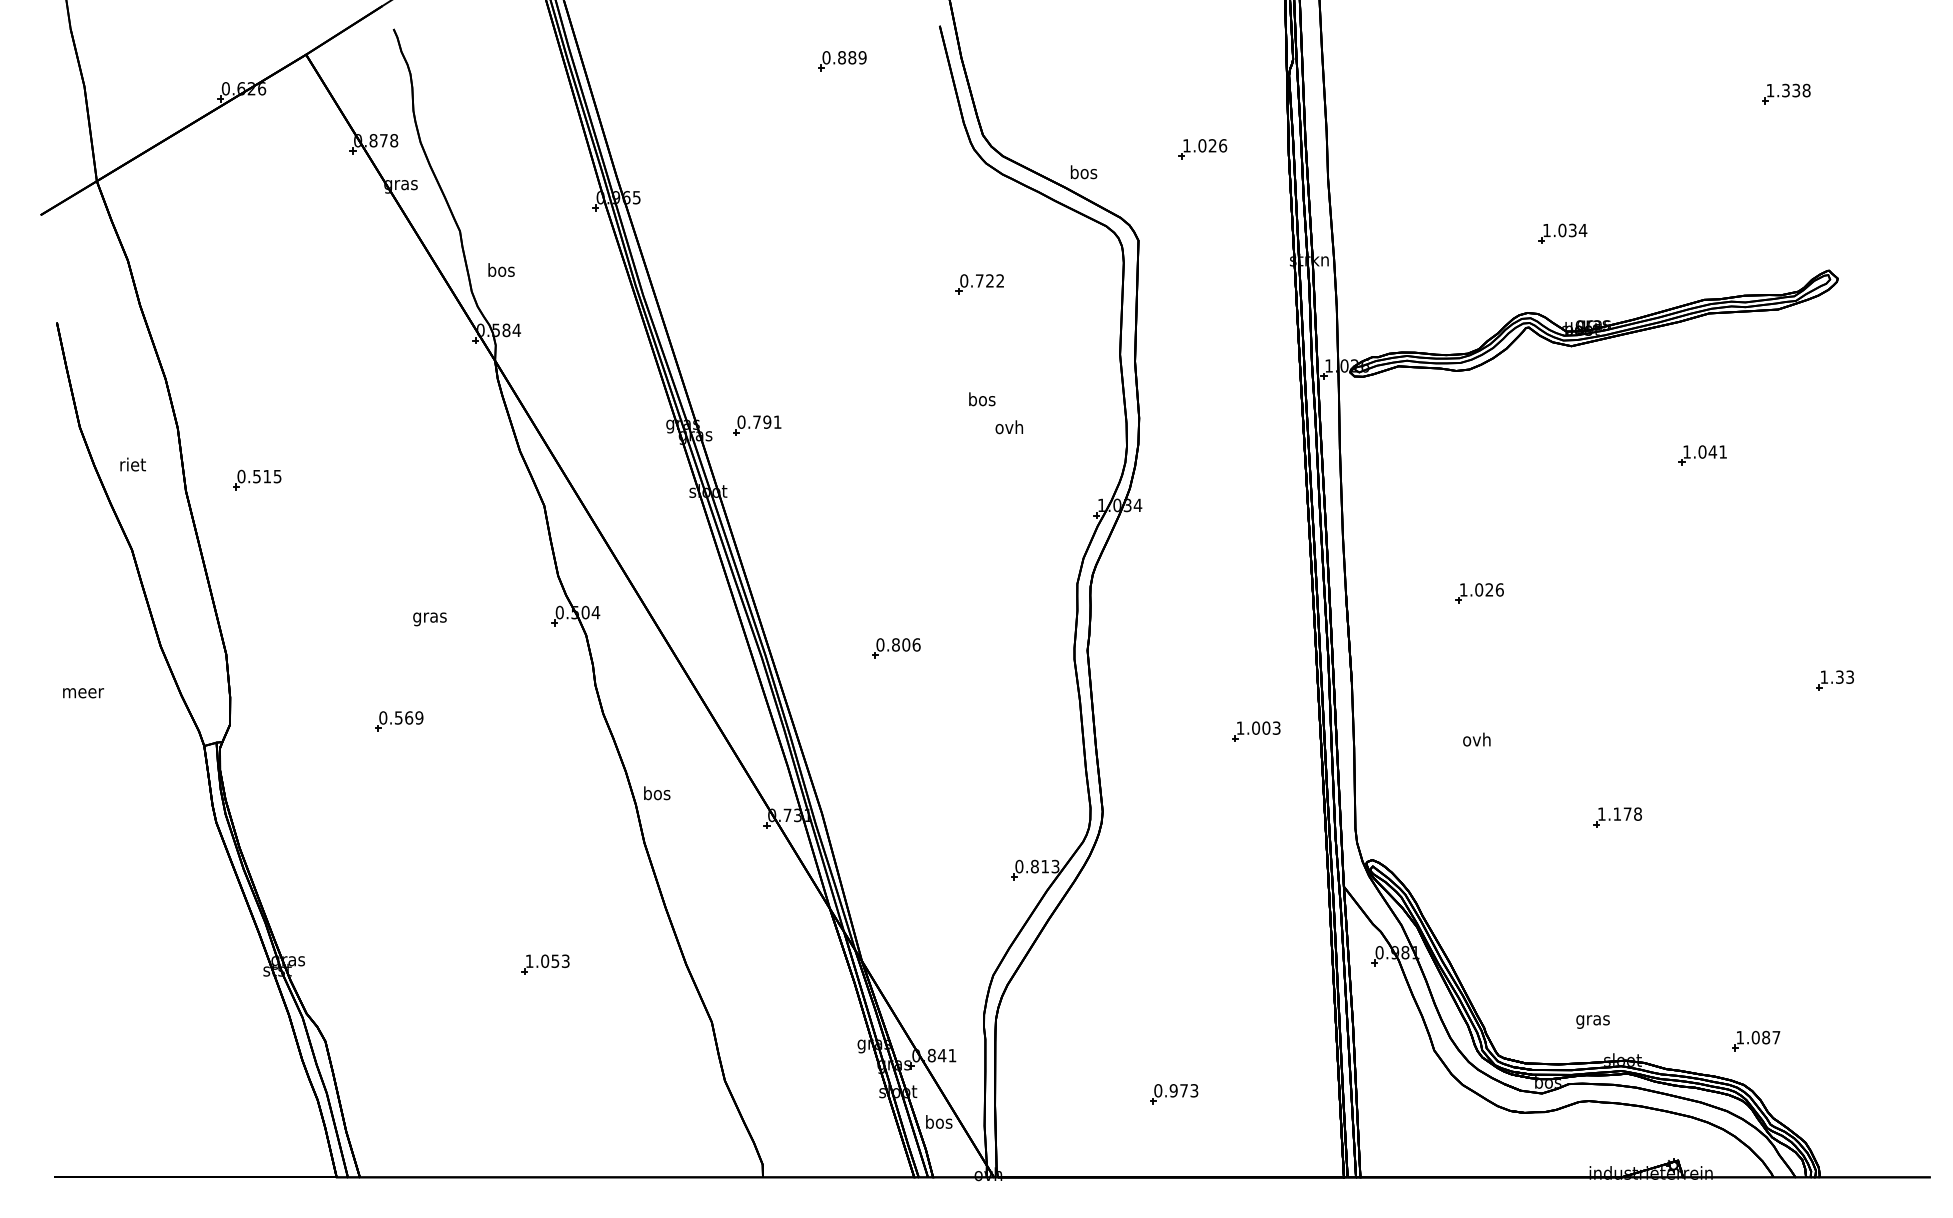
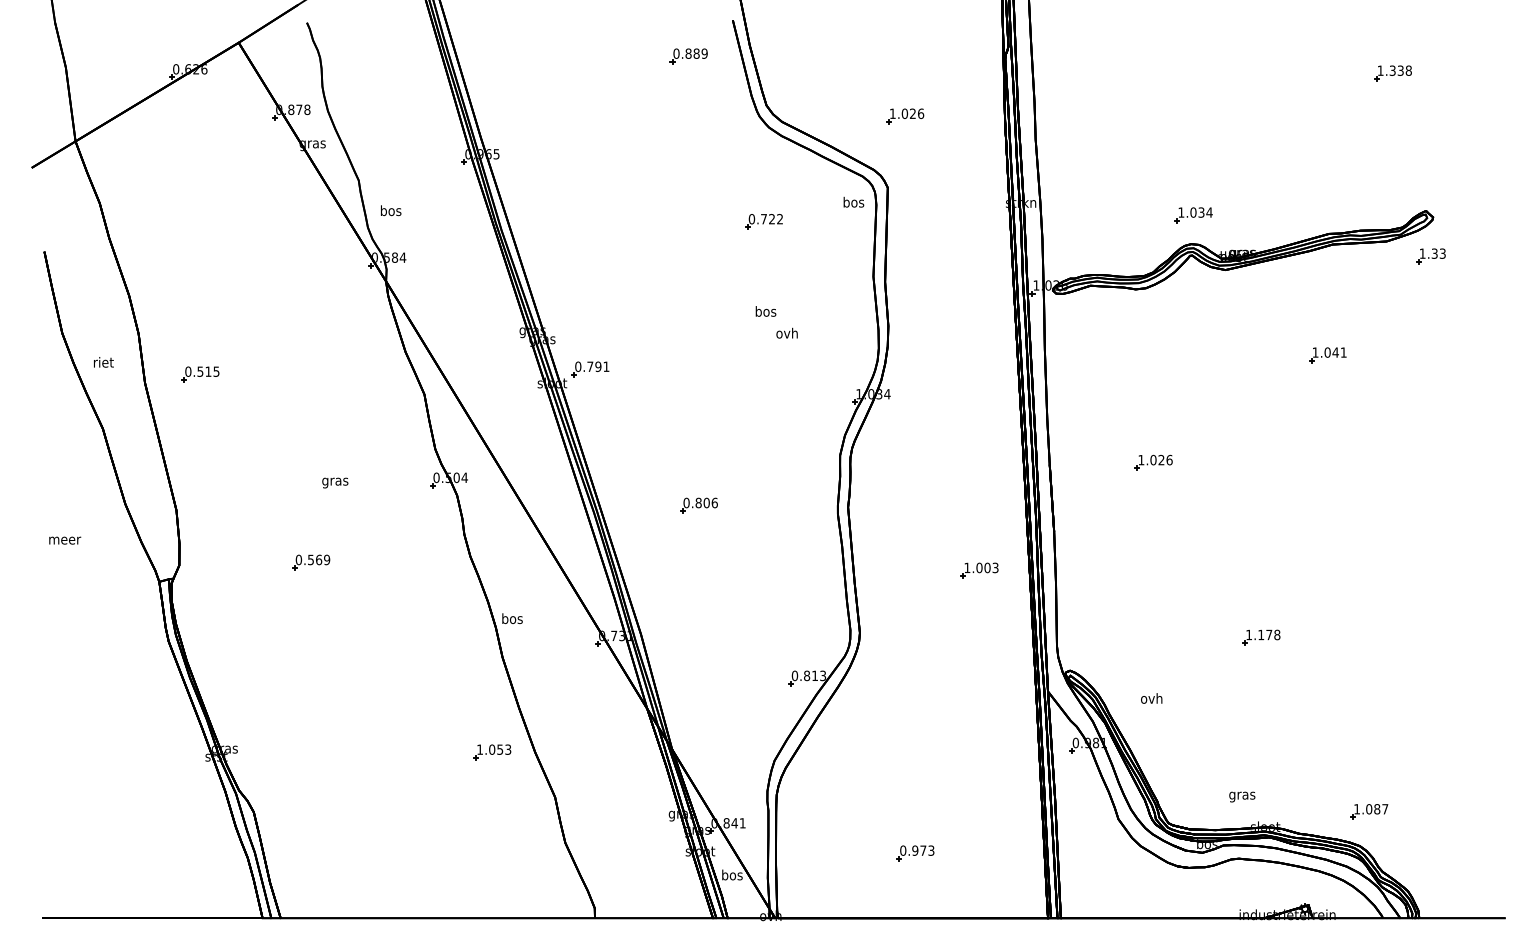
part: (842, 61) -> (688, 56), moved
part: (1202, 149) -> (904, 116), moved
text: (1083, 172) -> (853, 202), moved
part: (1562, 233) -> (1193, 214), moved
part: (757, 425) -> (590, 369), moved
part: (1834, 680) -> (1430, 256), moved
text: (1476, 739) -> (1151, 698), moved
part: (545, 964) -> (492, 752), moved

